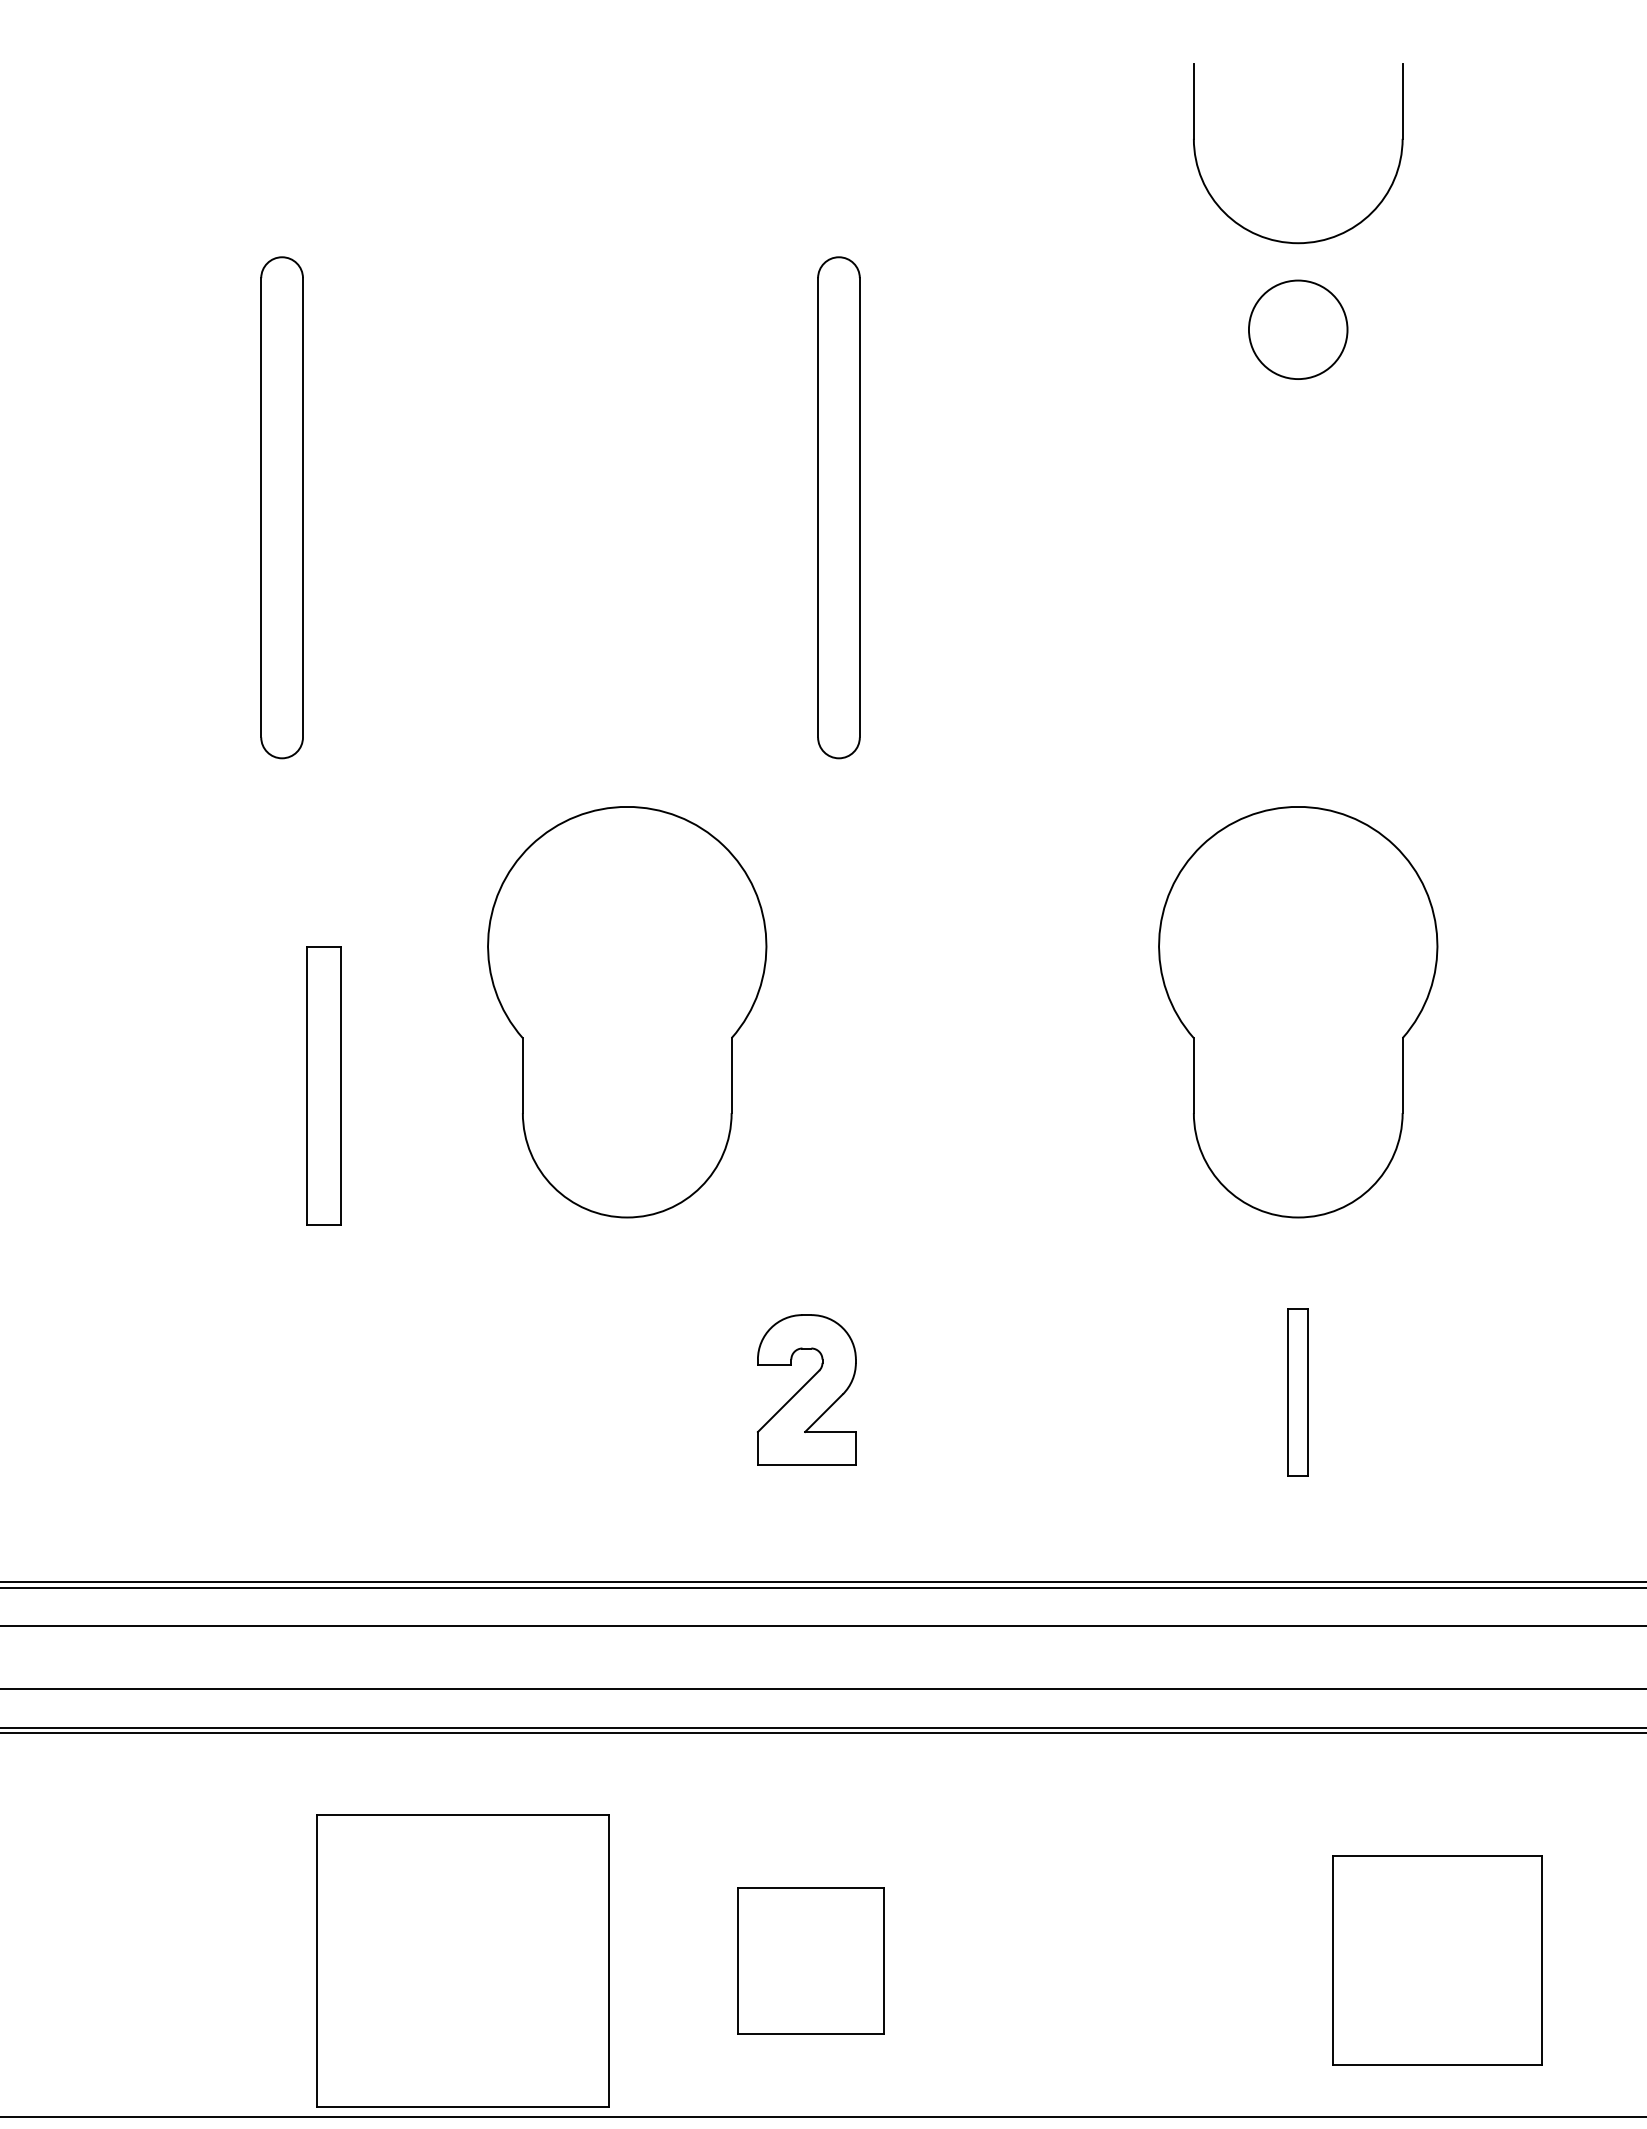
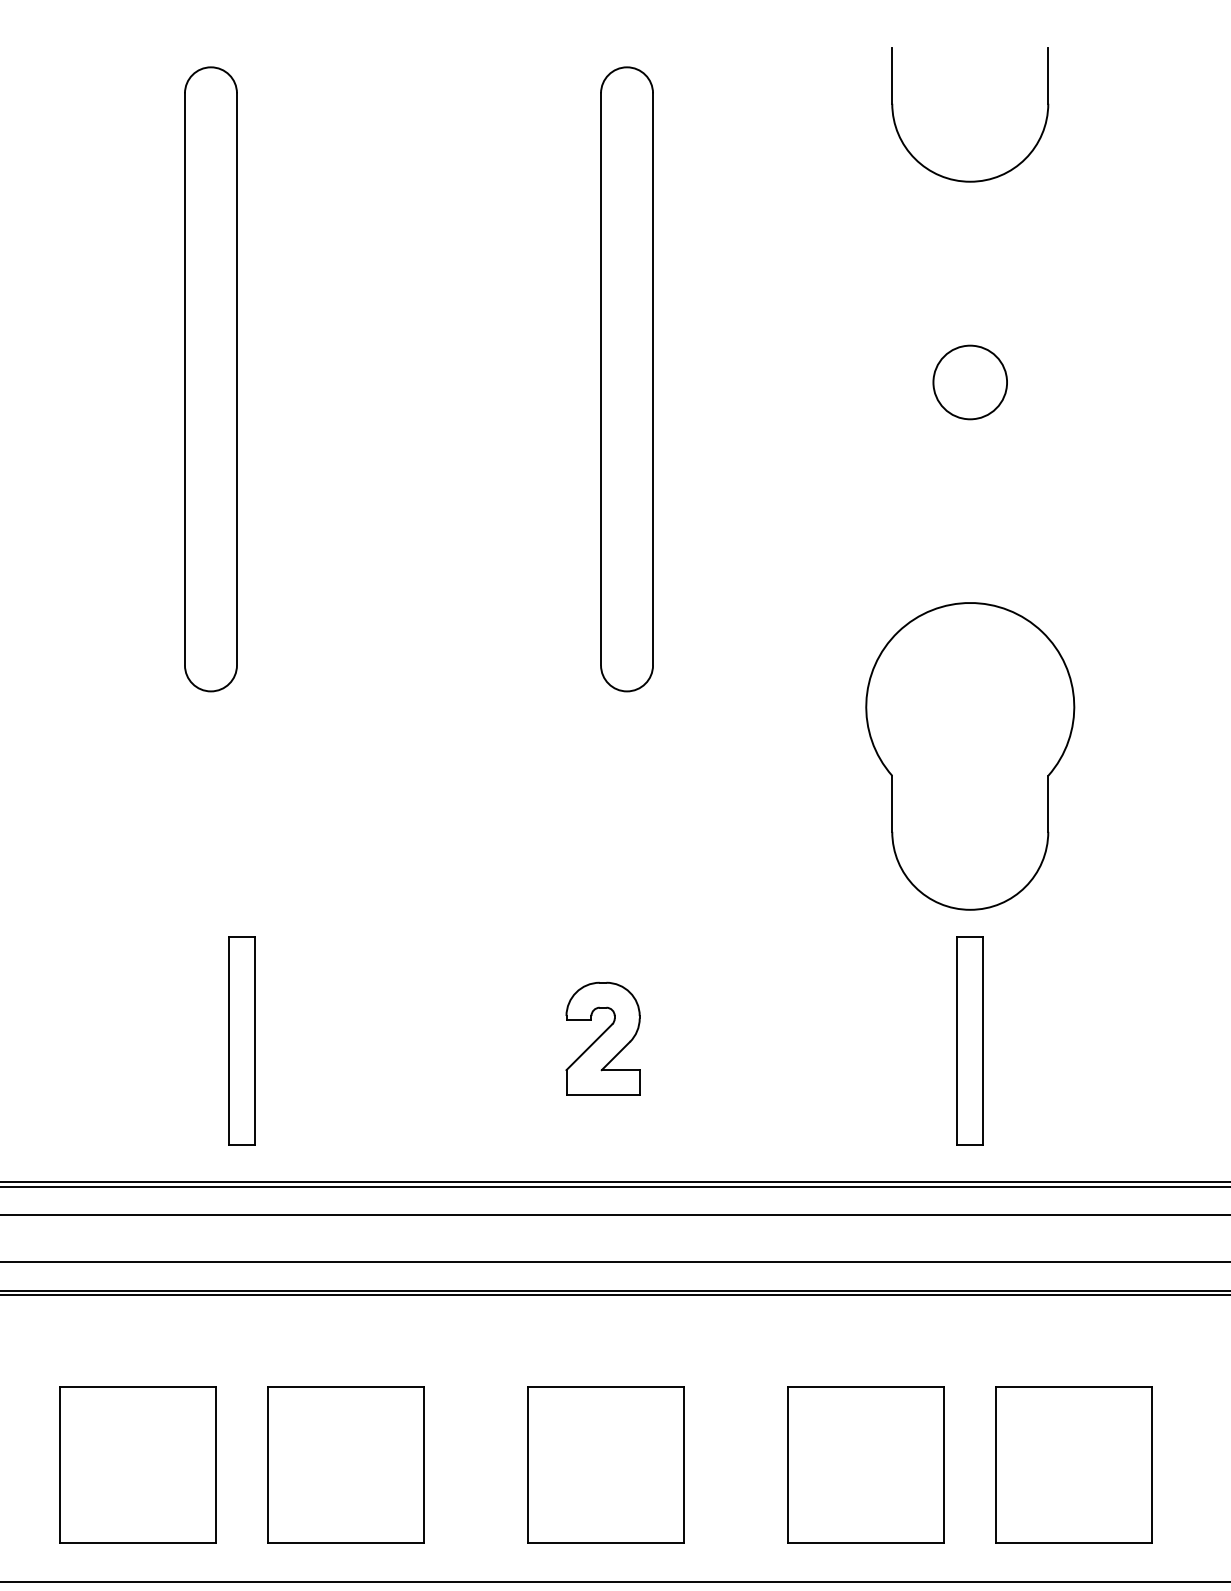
circle: (1298, 329) -> (970, 382), moved
part: (281, 507) -> (210, 379), size x1.67
part: (838, 507) -> (626, 379), size x1.67
part: (627, 1012) -> (469, 756), removed
part: (323, 1085) -> (241, 1040), moved
part: (1297, 1392) -> (969, 1040), size x1.67
part: (184, 1960) -> (137, 1465), added
part: (463, 1960) -> (346, 1465), size x0.71
part: (810, 1960) -> (605, 1465), size x1.43
part: (1158, 1960) -> (865, 1465), added

